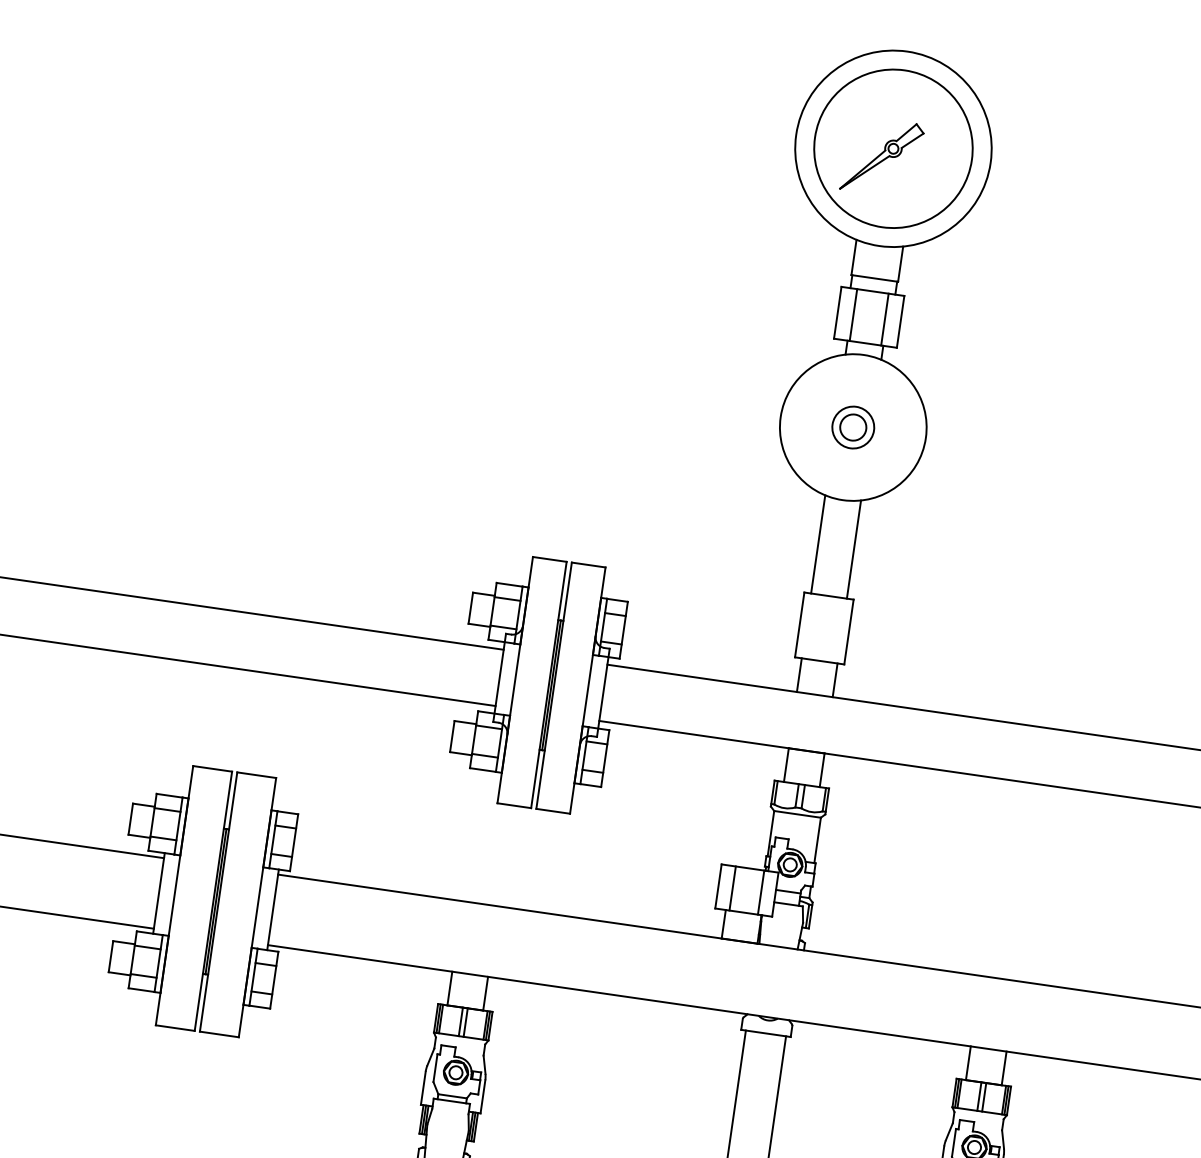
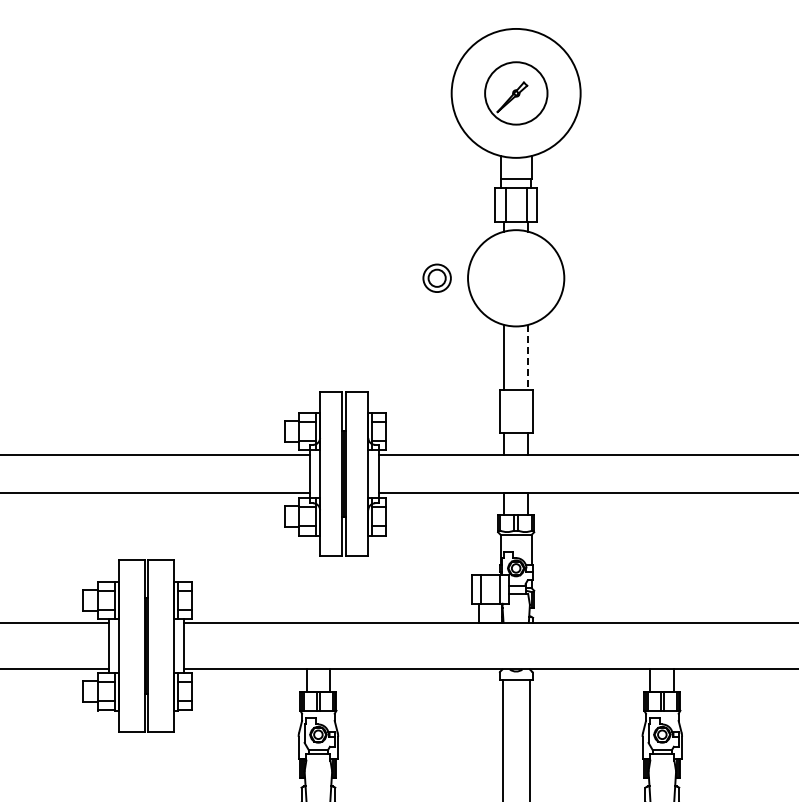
part: (893, 149) -> (516, 93), size x0.6
part: (852, 426) -> (436, 277), moved
line: (854, 549) -> (528, 357), solid -> dashed

